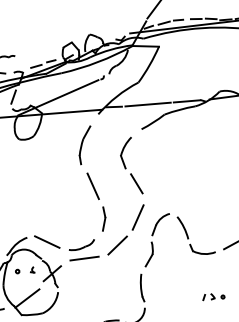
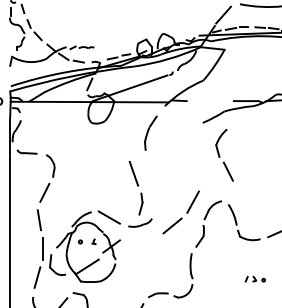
line: (148, 104) -> (210, 101), removed
part: (130, 165) -> (224, 154), moved
part: (96, 201) -> (135, 187), moved
line: (84, 257) -> (141, 234), removed

